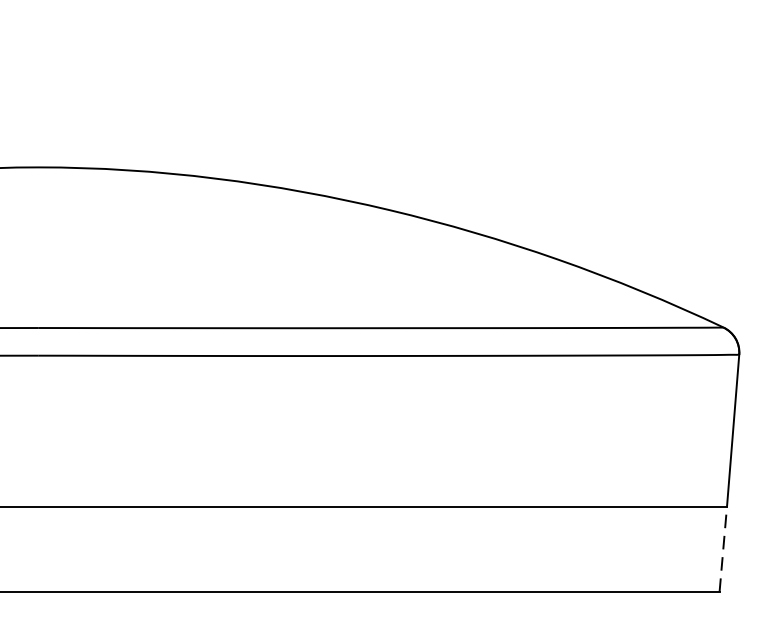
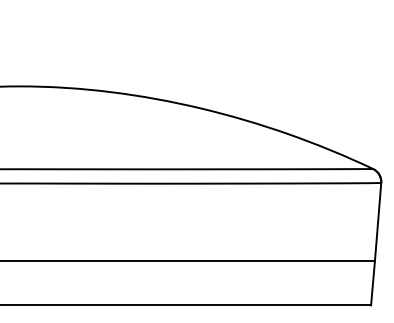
line: (724, 547) -> (373, 282), dashed -> solid

